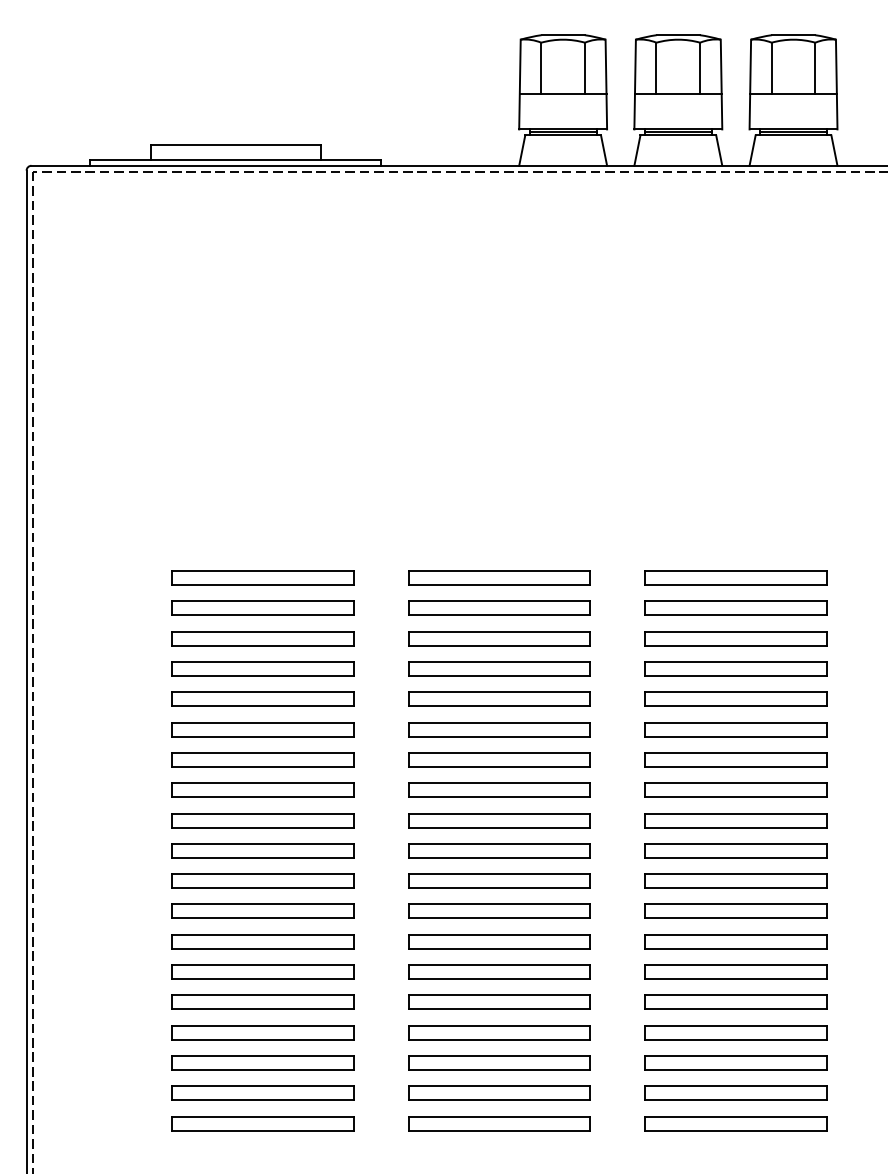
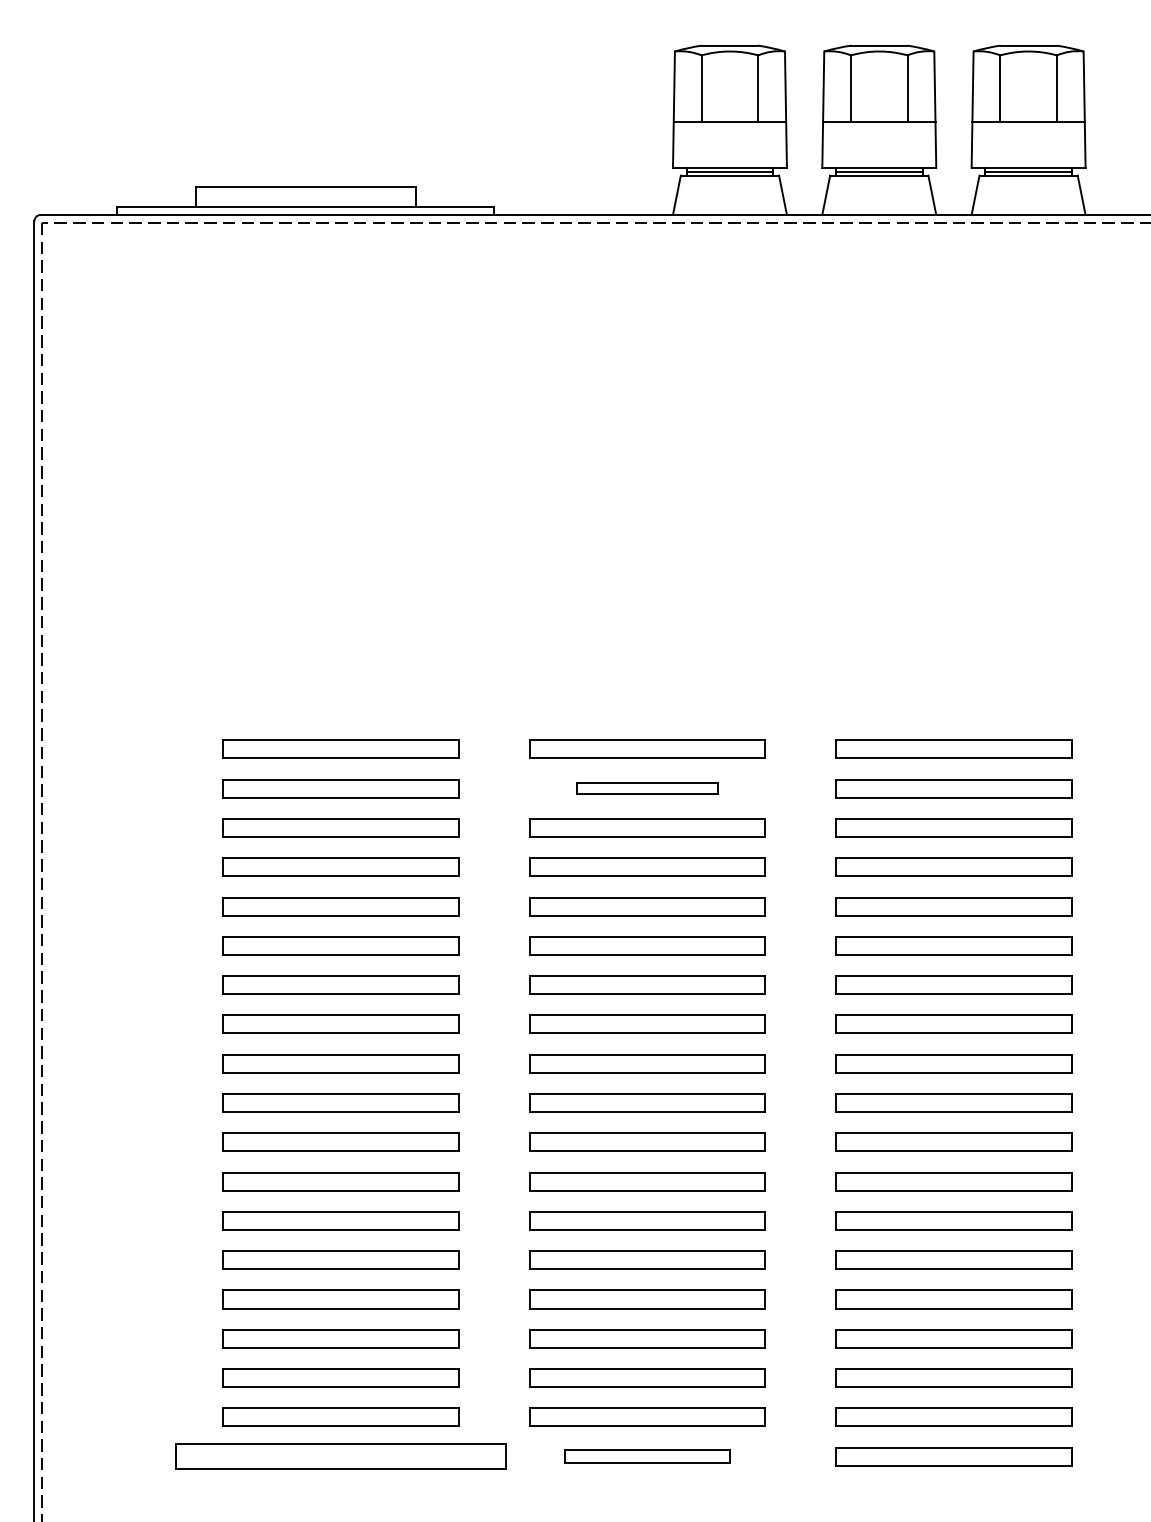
part: (499, 608) -> (647, 788), size x0.6
part: (262, 1123) -> (340, 1456), size x1.4
part: (499, 1123) -> (647, 1456), size x0.7

